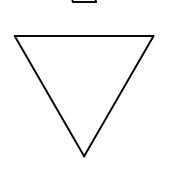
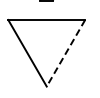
line: (117, 96) -> (65, 53), solid -> dashed

